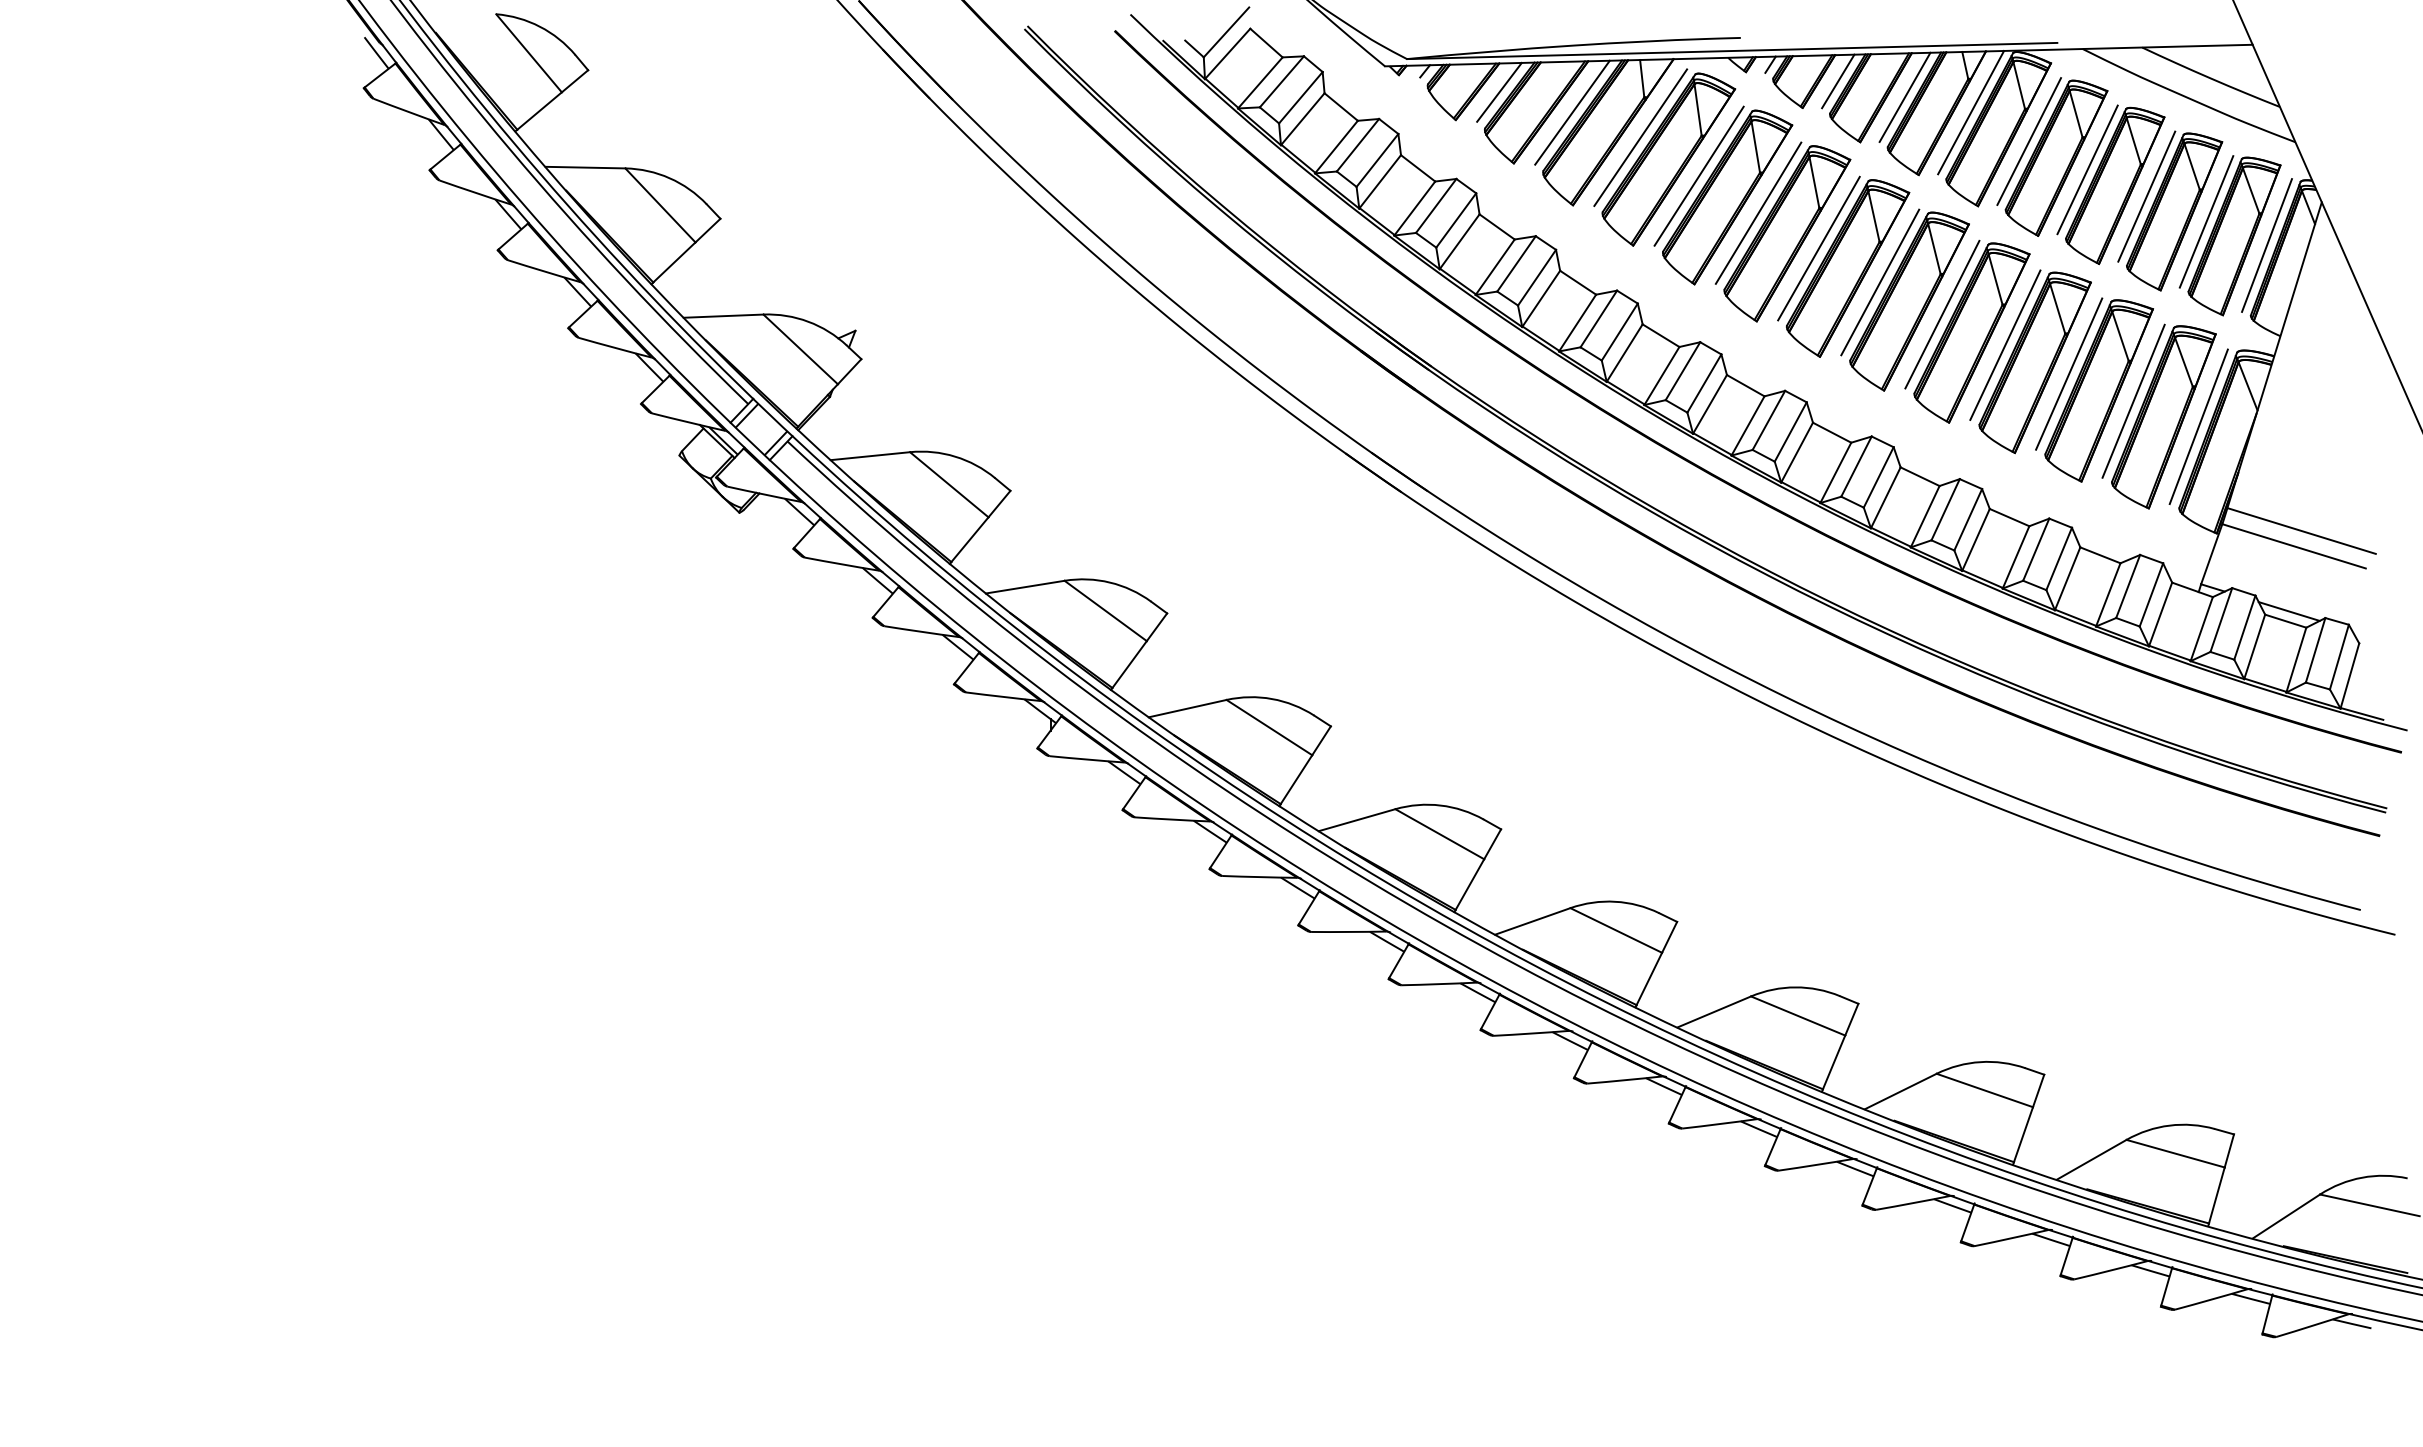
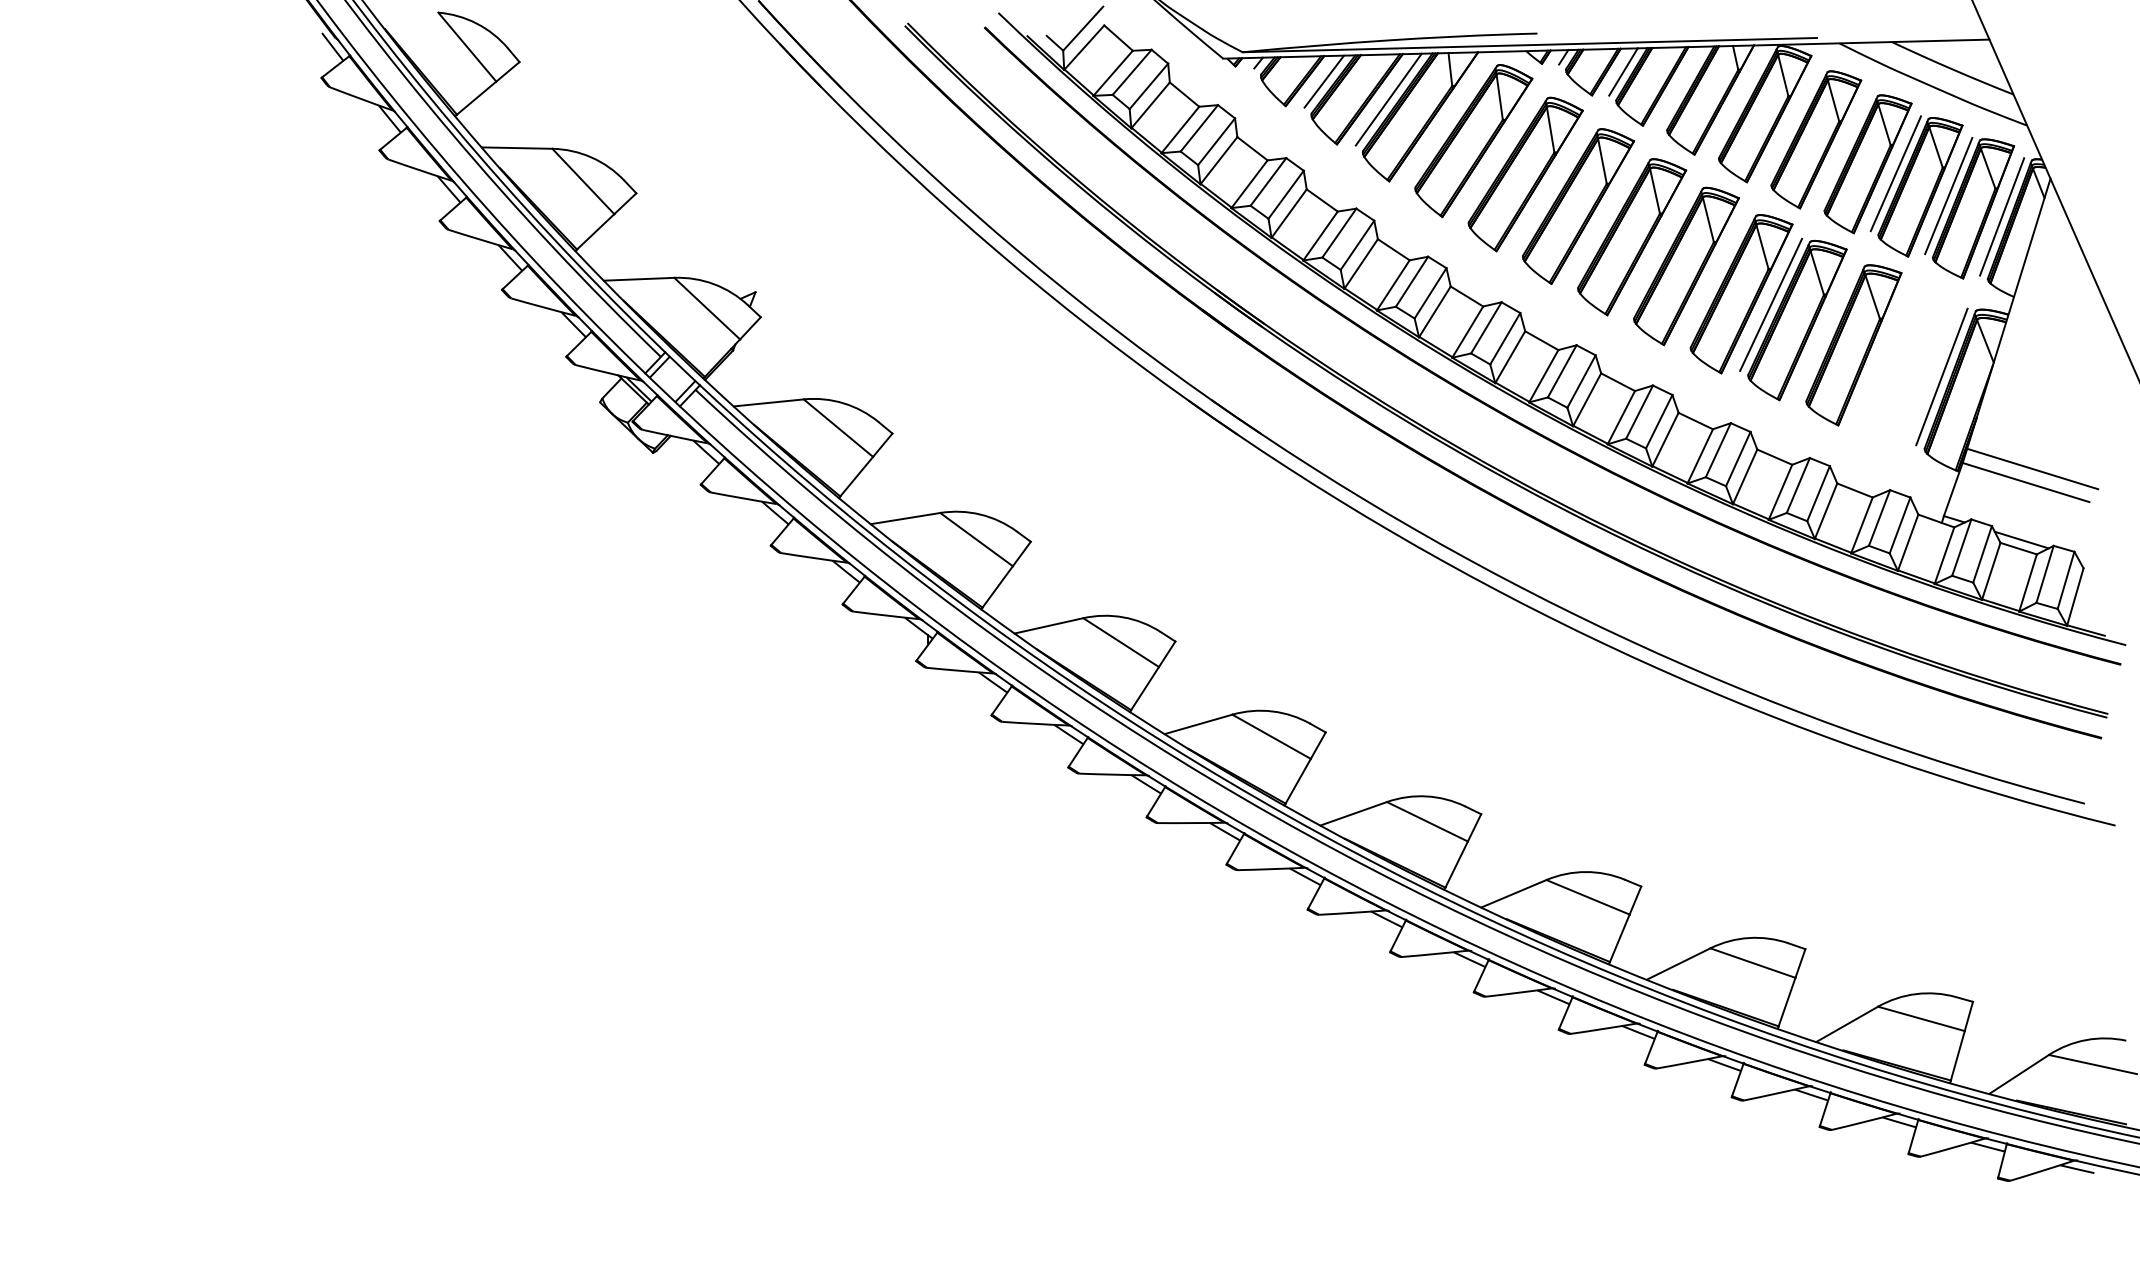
line: (1904, 97) -> (1681, 86), removed
line: (1971, 112) -> (1741, 99), removed
line: (1640, 137) -> (1448, 121), removed
line: (2029, 141) -> (1792, 125), removed
line: (2087, 169) -> (1843, 149), removed
line: (1698, 175) -> (1500, 155), removed
line: (1758, 212) -> (1553, 187), removed
line: (1818, 248) -> (1606, 219), removed
line: (1880, 282) -> (1660, 249), removed
line: (1942, 314) -> (1715, 277), removed
line: (2069, 373) -> (1827, 329), removed
part: (2158, 416) -> (1906, 367), removed

